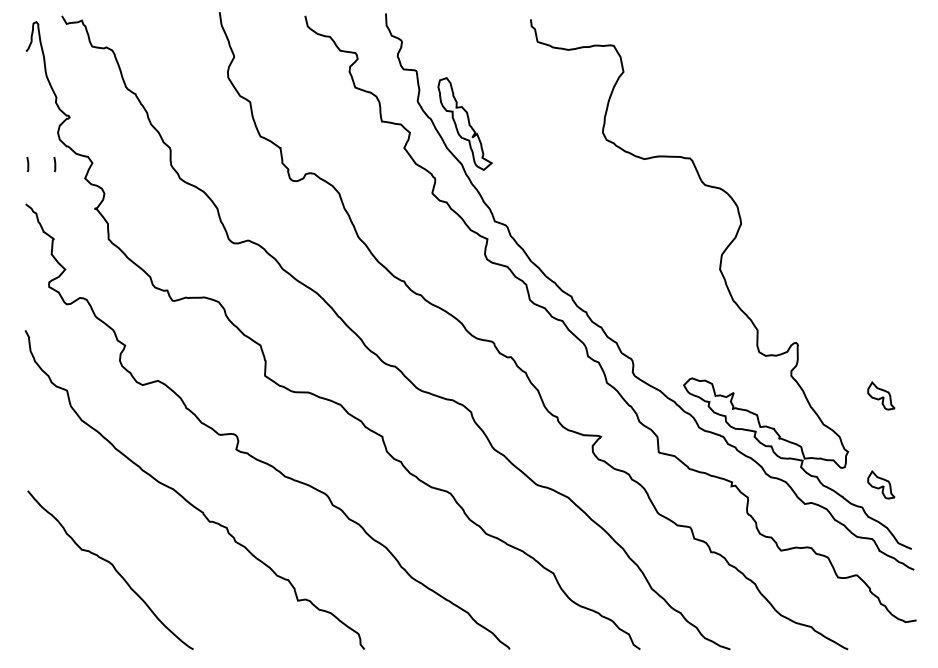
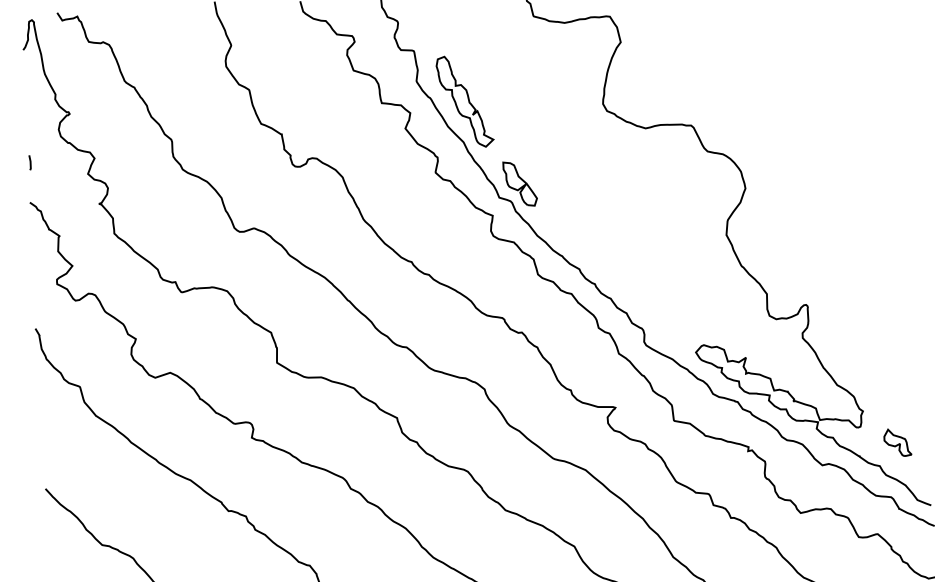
line: (54, 164) -> (56, 161), removed
part: (516, 208) -> (520, 183), added
part: (881, 395) -> (893, 353), removed

